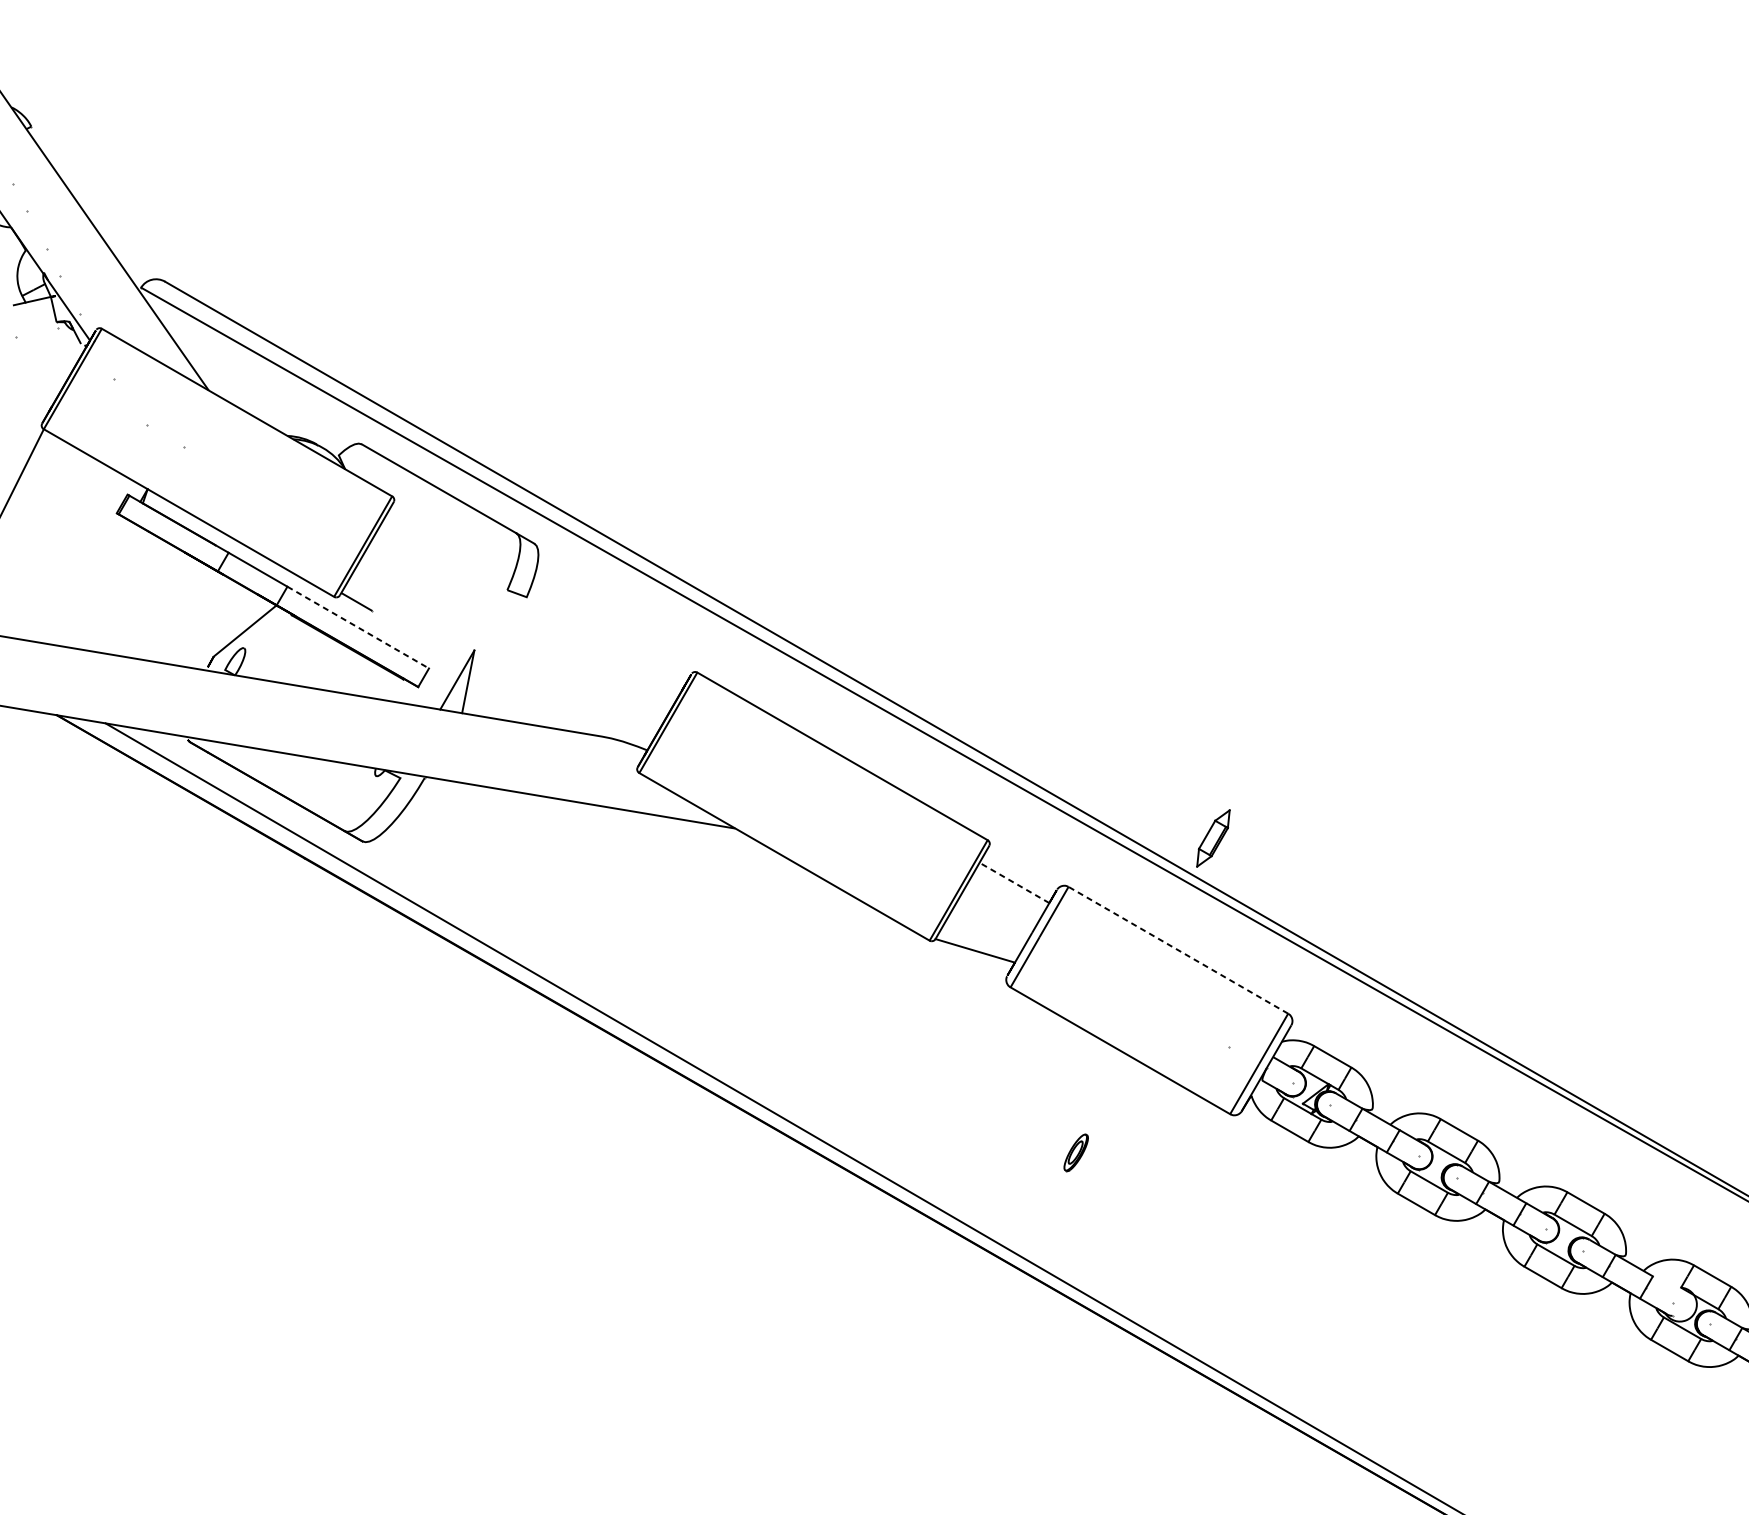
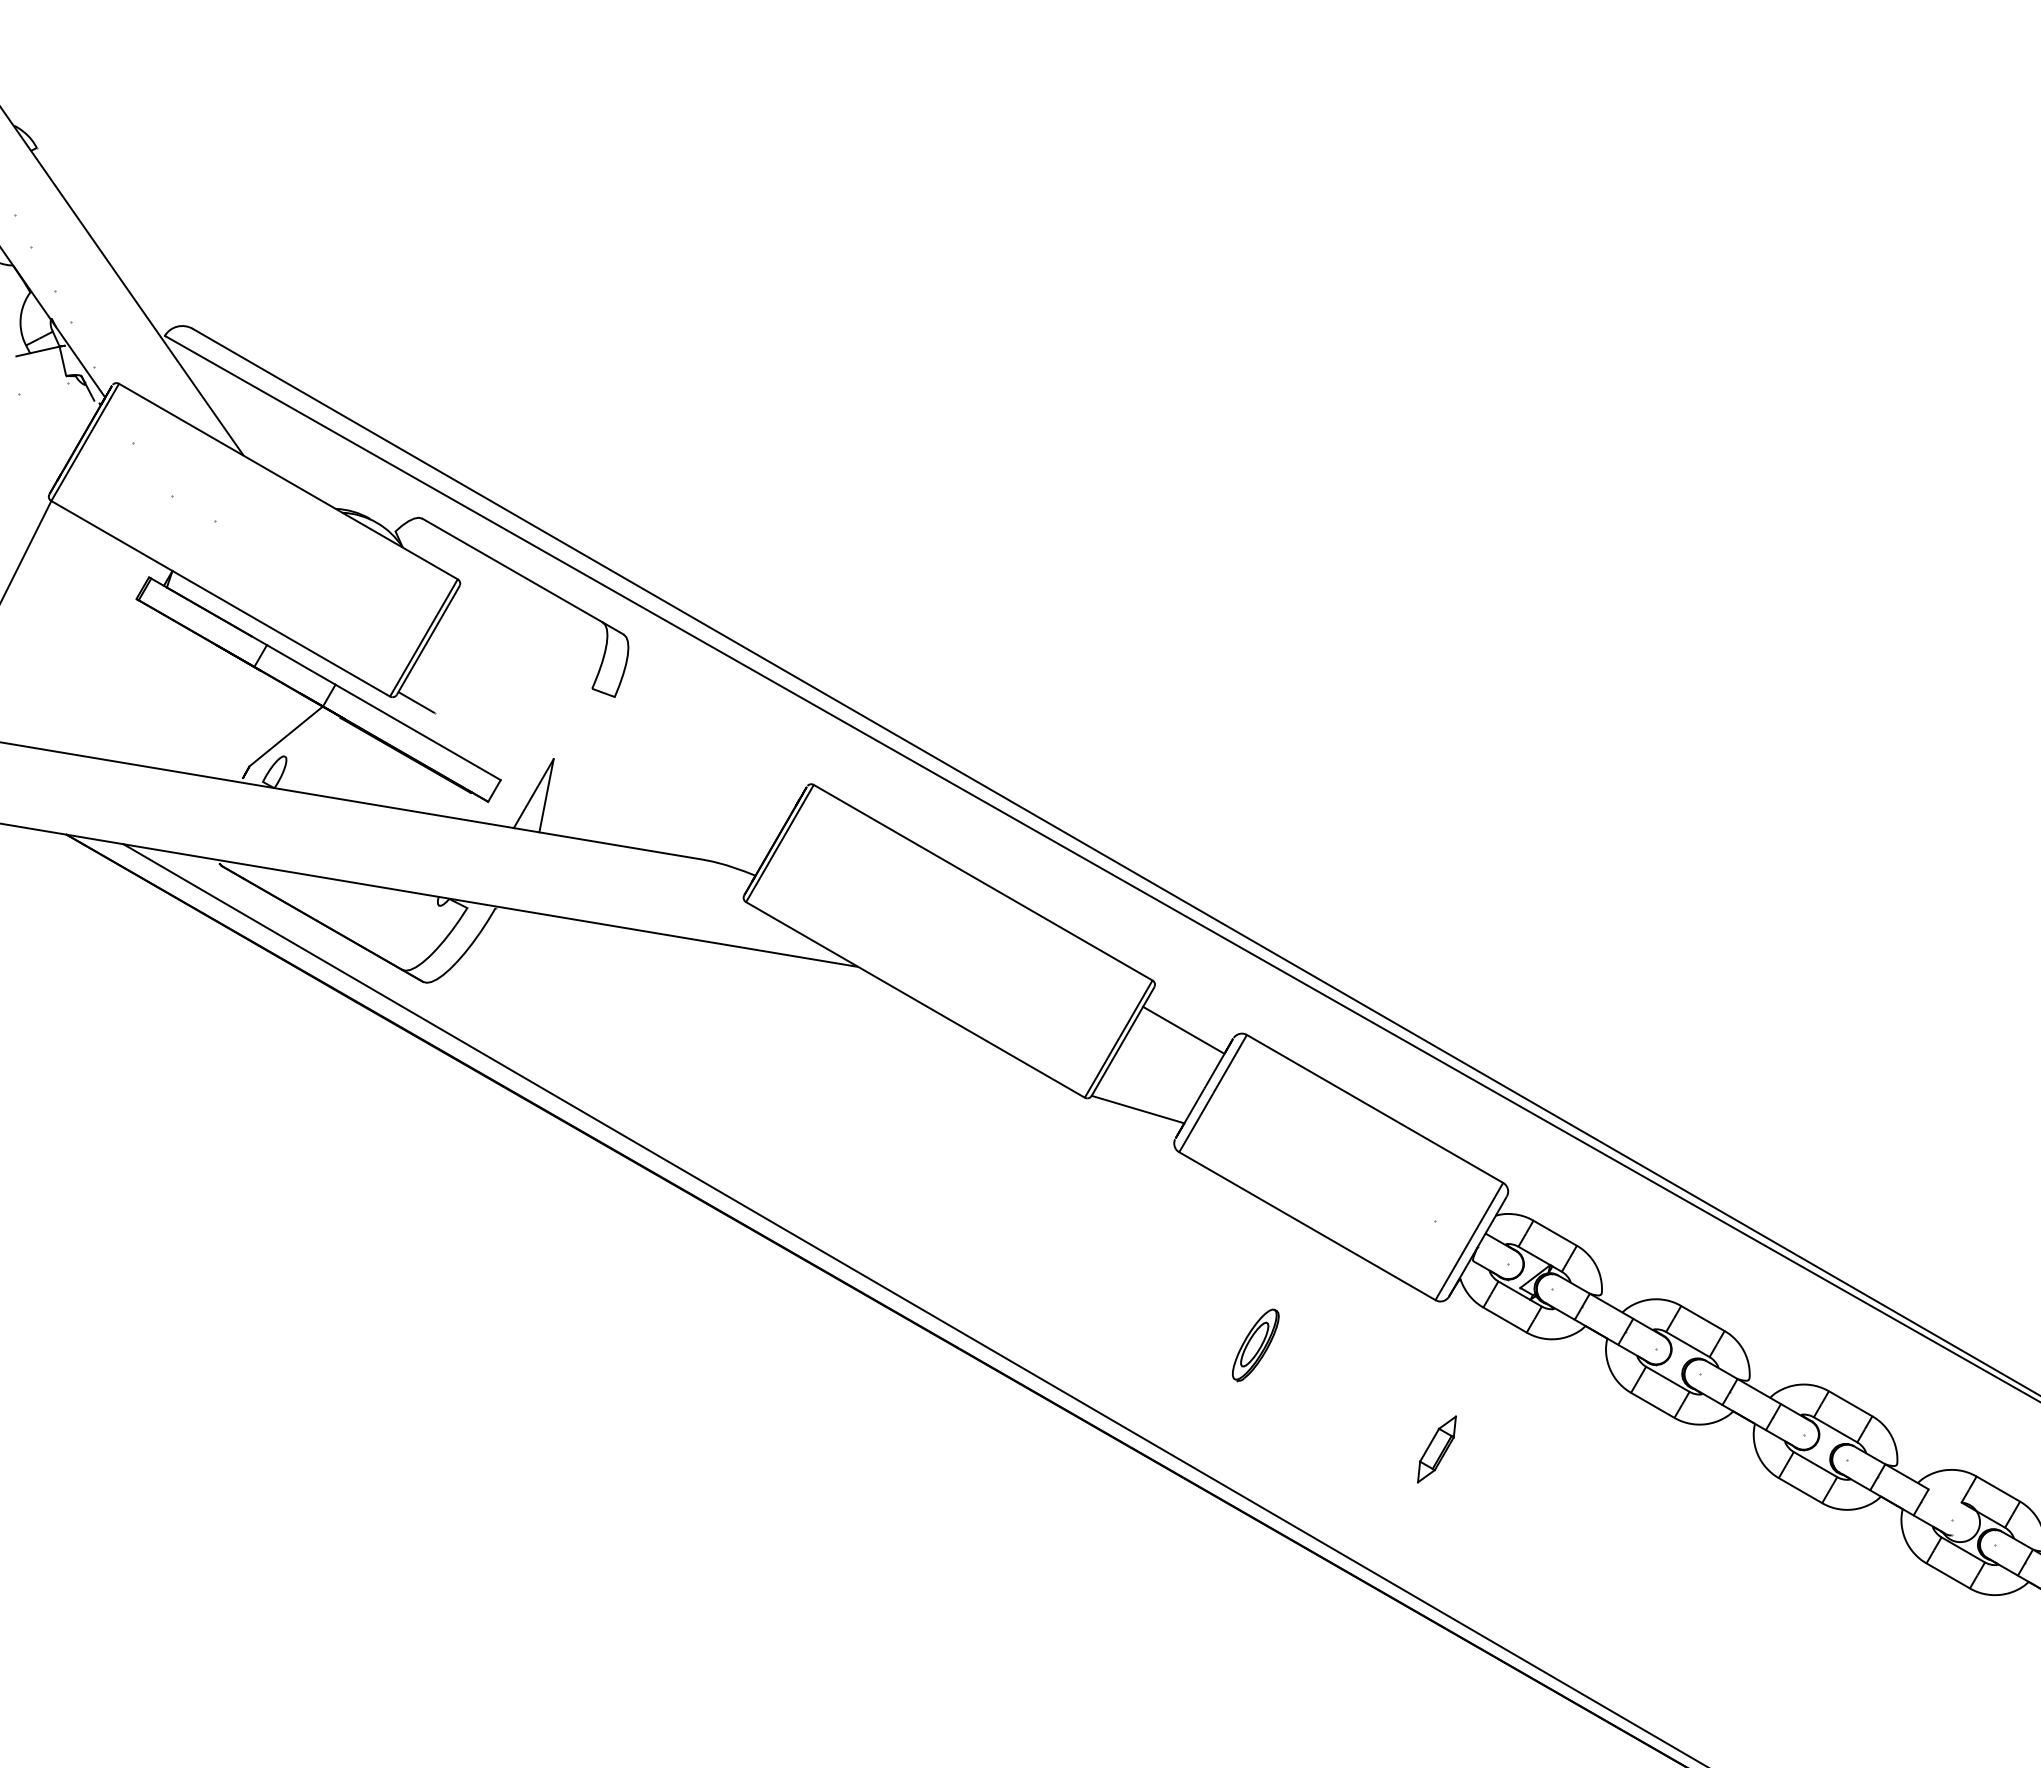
line: (358, 627) -> (418, 732), dashed -> solid
part: (1213, 838) -> (1436, 1449), moved
line: (1014, 883) -> (1183, 1030), dashed -> solid
line: (1178, 949) -> (1375, 1108), dashed -> solid
part: (1075, 1153) -> (1255, 1345), size x1.67

